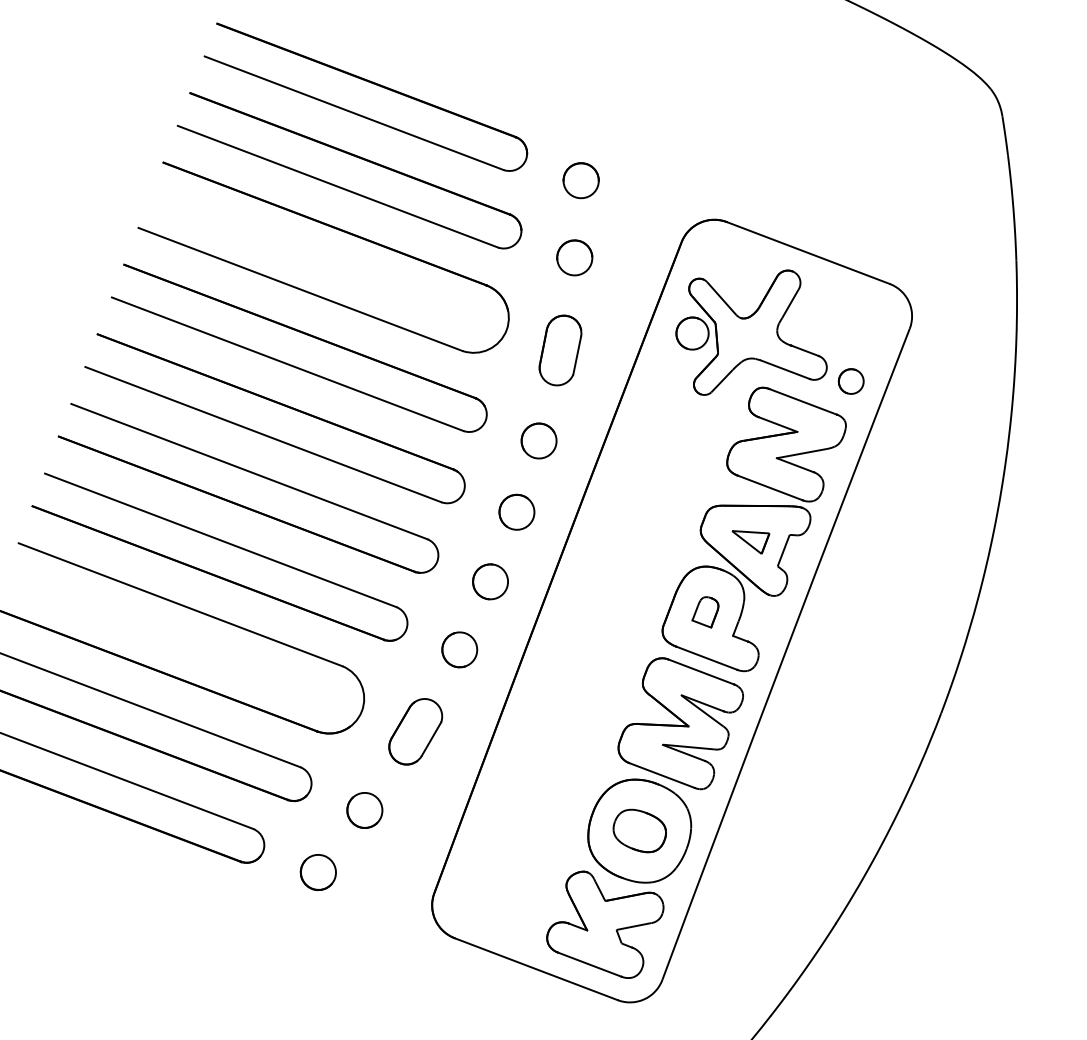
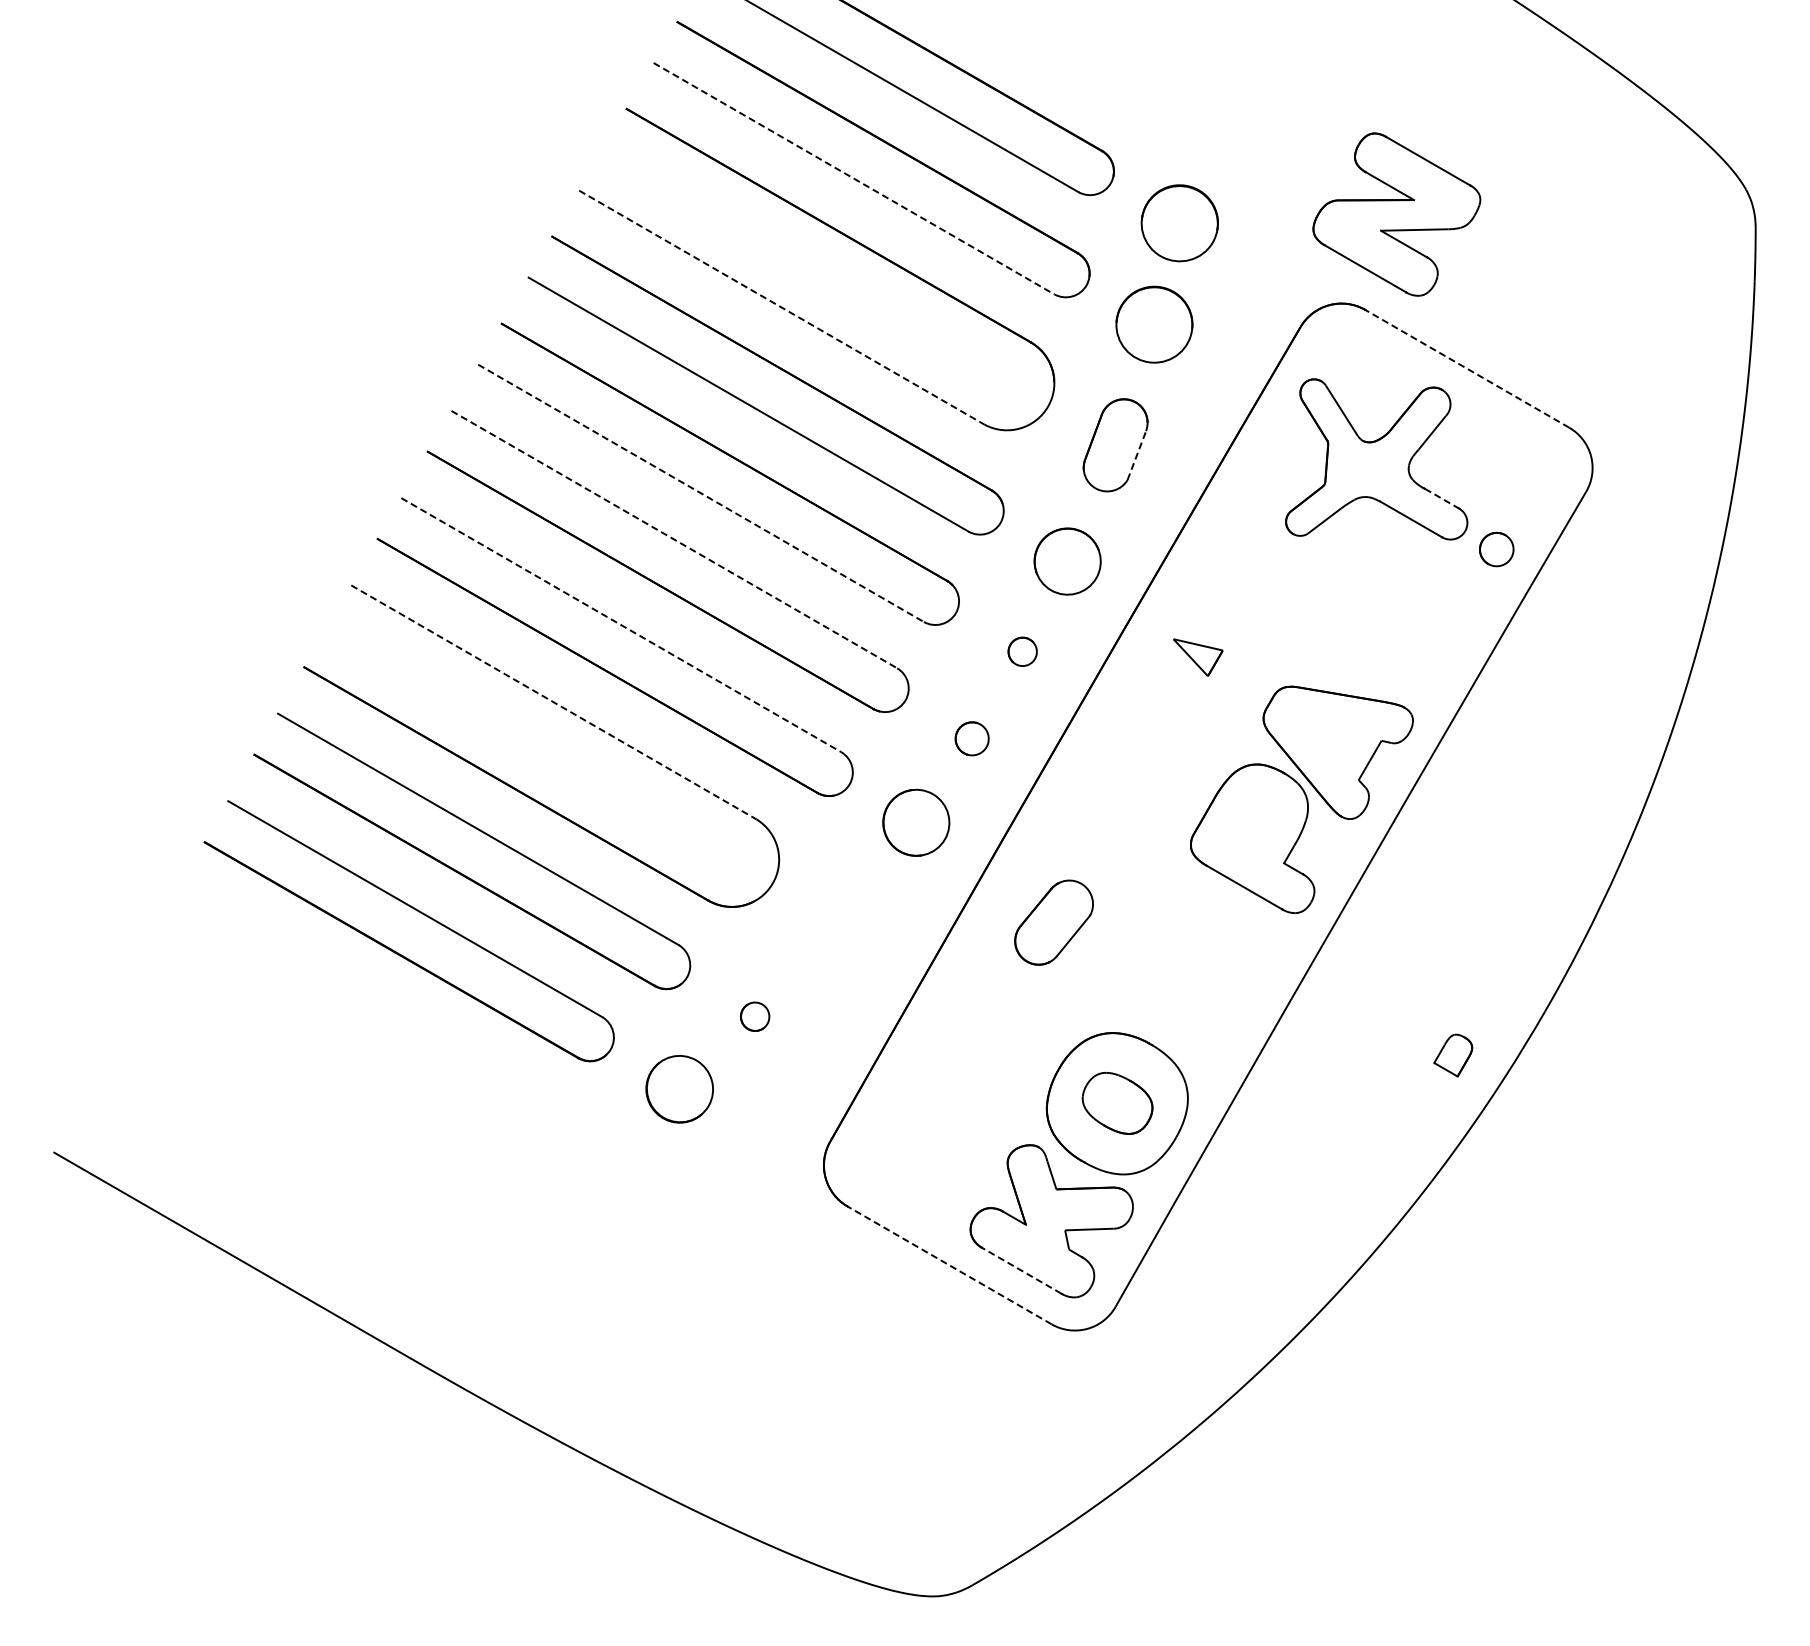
part: (580, 180) -> (1179, 222), size x1.6
line: (338, 187) -> (854, 179), solid -> dashed
line: (808, 252) -> (1467, 368), solid -> dashed
part: (574, 257) -> (1154, 324), size x1.6
line: (300, 289) -> (782, 307), solid -> dashed
part: (692, 333) -> (1295, 450), removed
line: (804, 350) -> (1441, 498), solid -> dashed
line: (577, 355) -> (1137, 455), solid -> dashed
line: (263, 434) -> (701, 493), solid -> dashed
part: (538, 440) -> (1066, 560), size x1.4
part: (786, 444) -> (1396, 214), moved
line: (249, 471) -> (674, 539), solid -> dashed
part: (516, 512) -> (1022, 651), size x0.6
line: (220, 540) -> (621, 625), solid -> dashed
part: (752, 541) -> (1198, 657), moved
part: (489, 581) -> (971, 738), size x0.7
line: (181, 604) -> (554, 702), solid -> dashed
part: (705, 612) -> (1453, 1055), moved
part: (459, 649) -> (916, 822), size x1.4
part: (680, 723) -> (1195, 968), removed
part: (415, 731) -> (1053, 922), moved
part: (364, 810) -> (754, 1016), size x0.6
part: (318, 872) -> (679, 1089), size x1.4
line: (589, 964) -> (1021, 1270), solid -> dashed
line: (536, 969) -> (949, 1265), solid -> dashed

